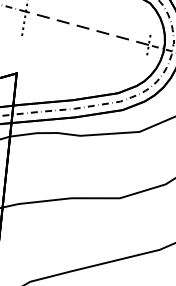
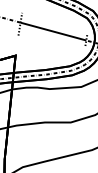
line: (85, 28) -> (52, 31), dashed -> solid

